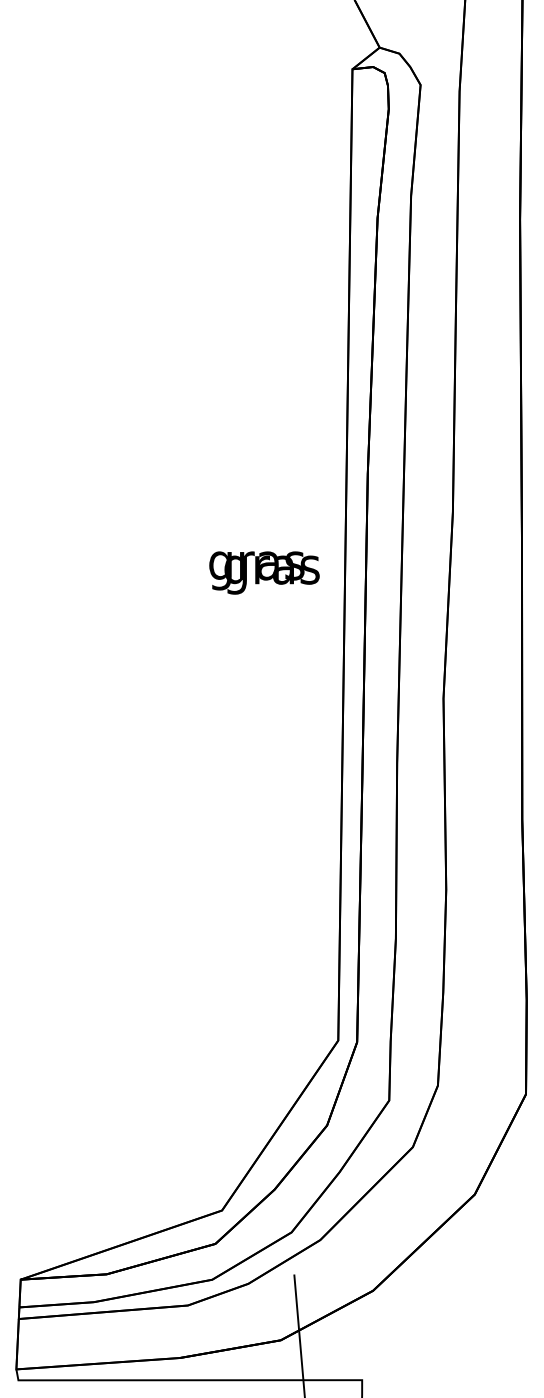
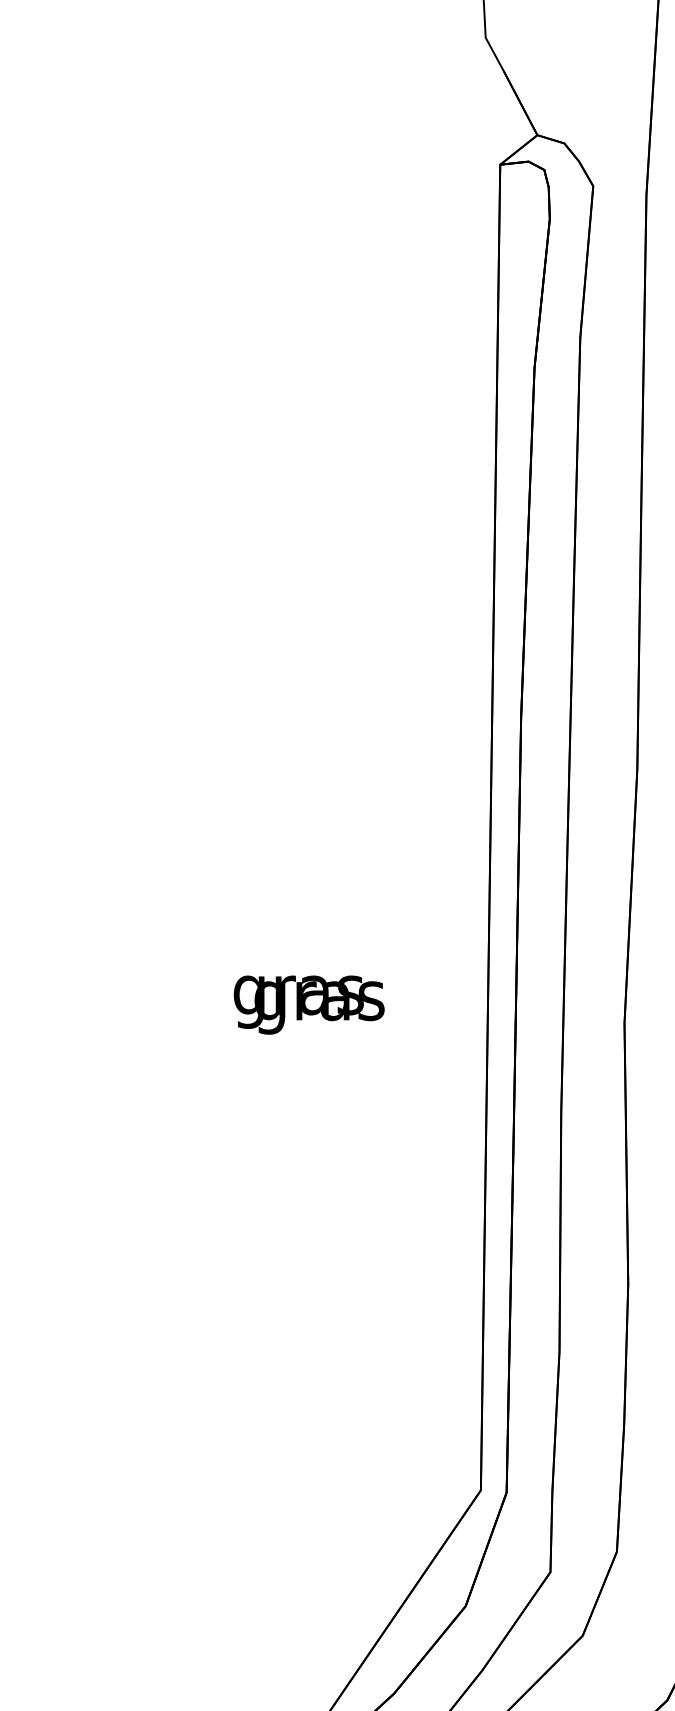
text: (264, 572) -> (309, 1004), moved

